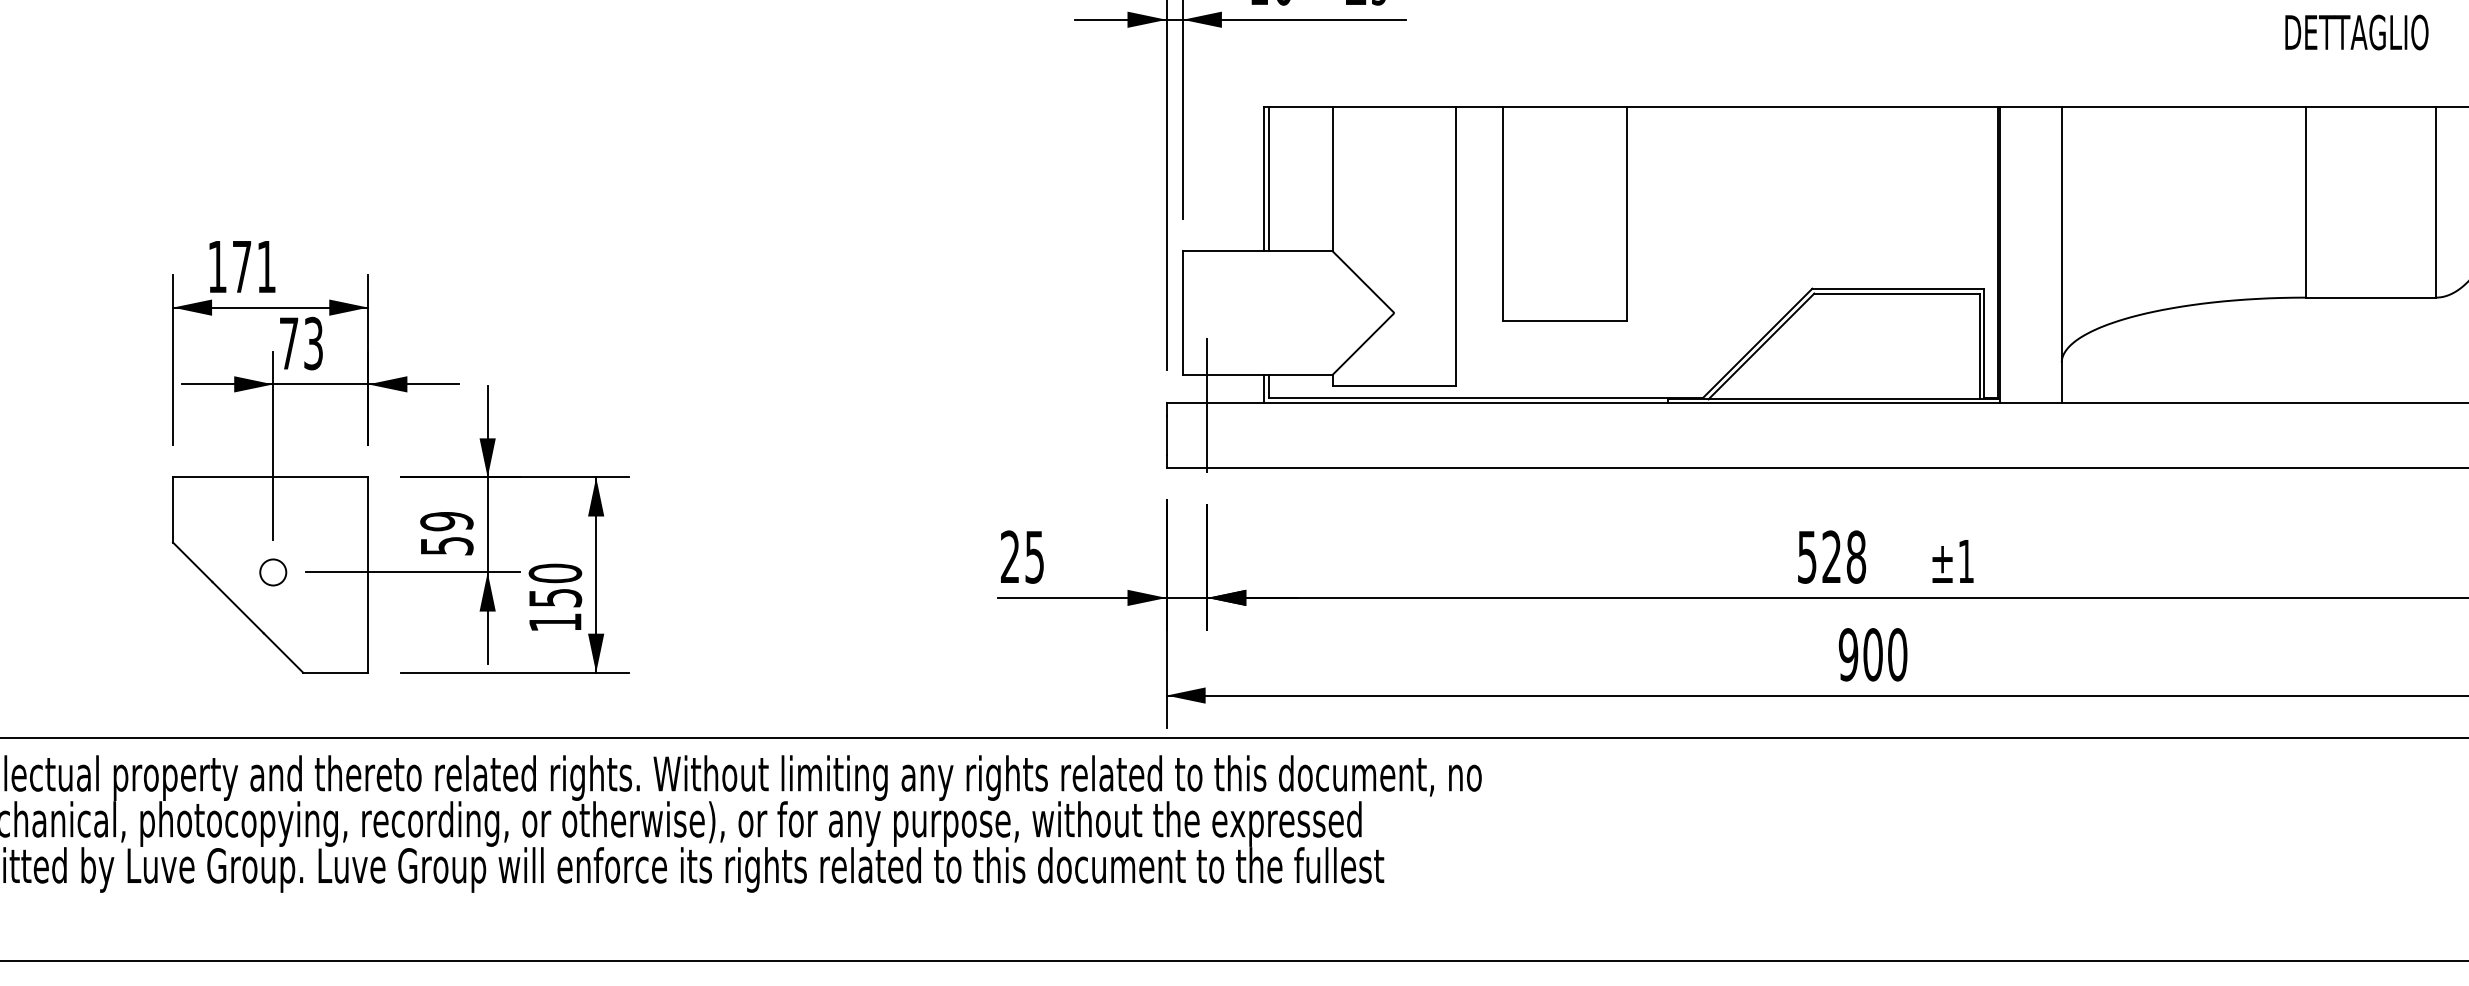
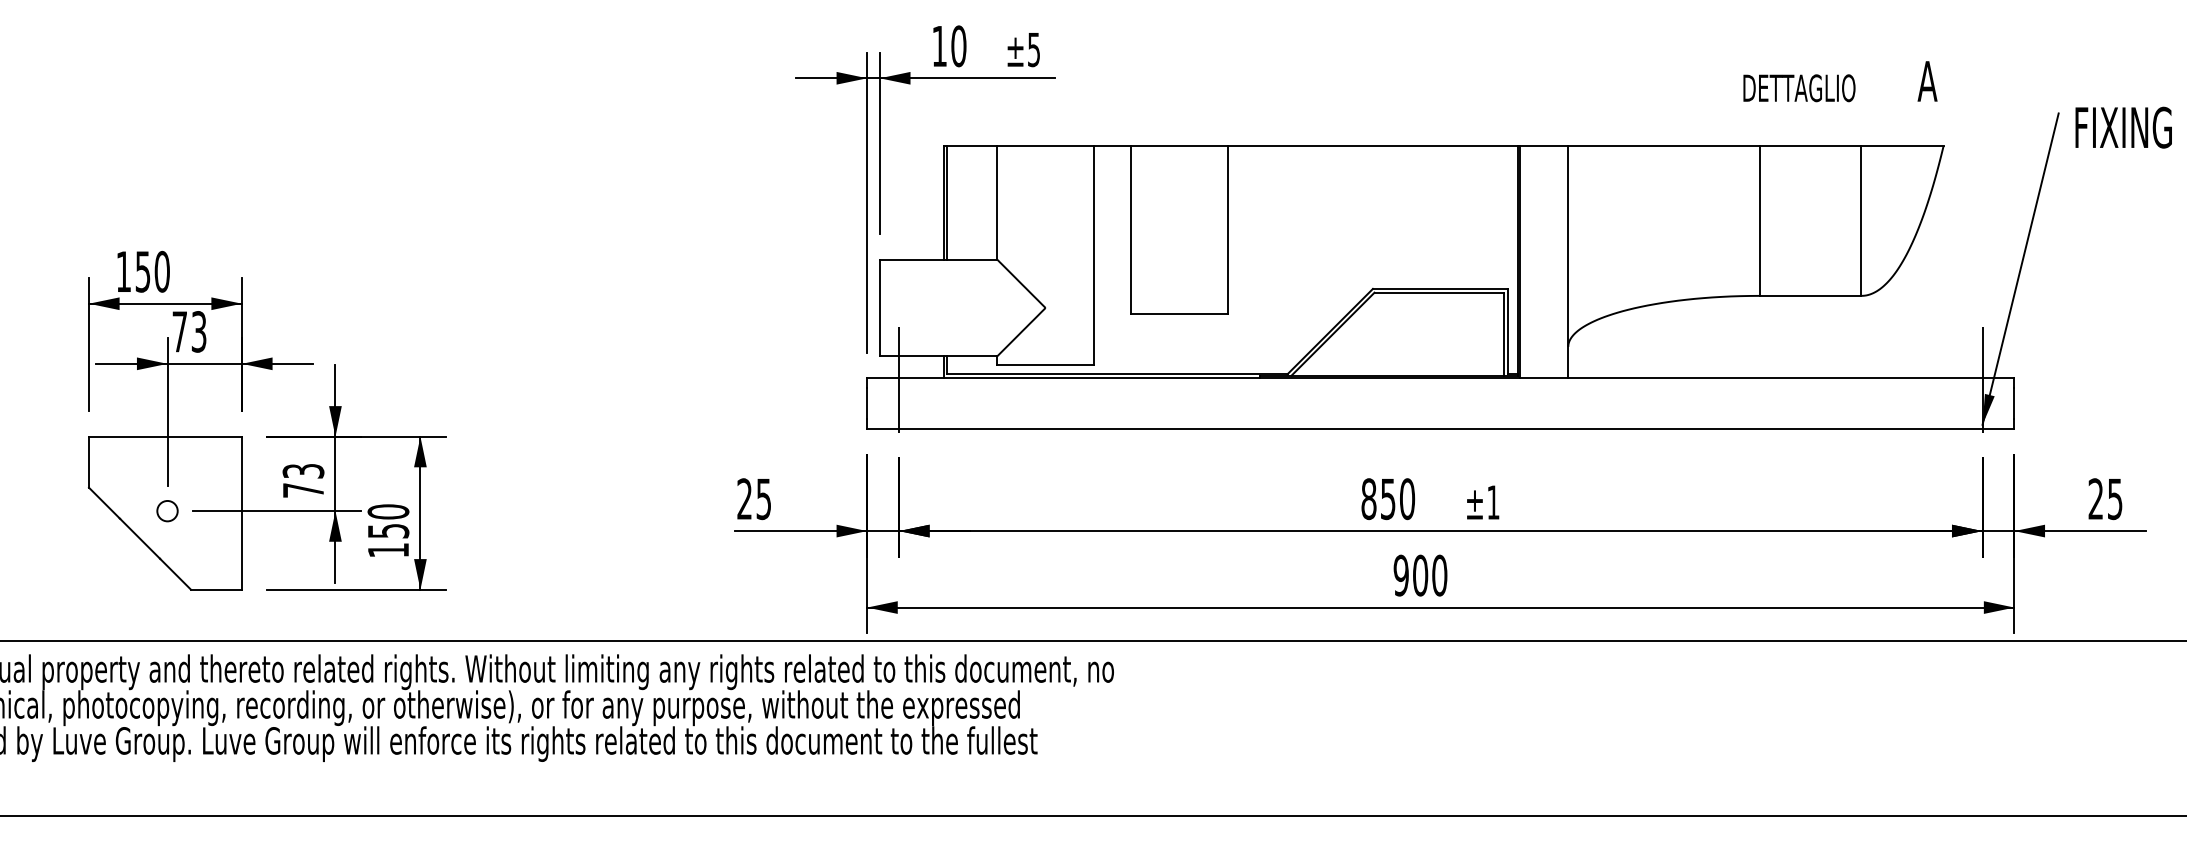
text: (254, 266) -> (152, 271), 171 -> 150
text: (446, 533) -> (303, 480), 59 -> 73
text: (1832, 557) -> (1388, 499), 528 -> 850

